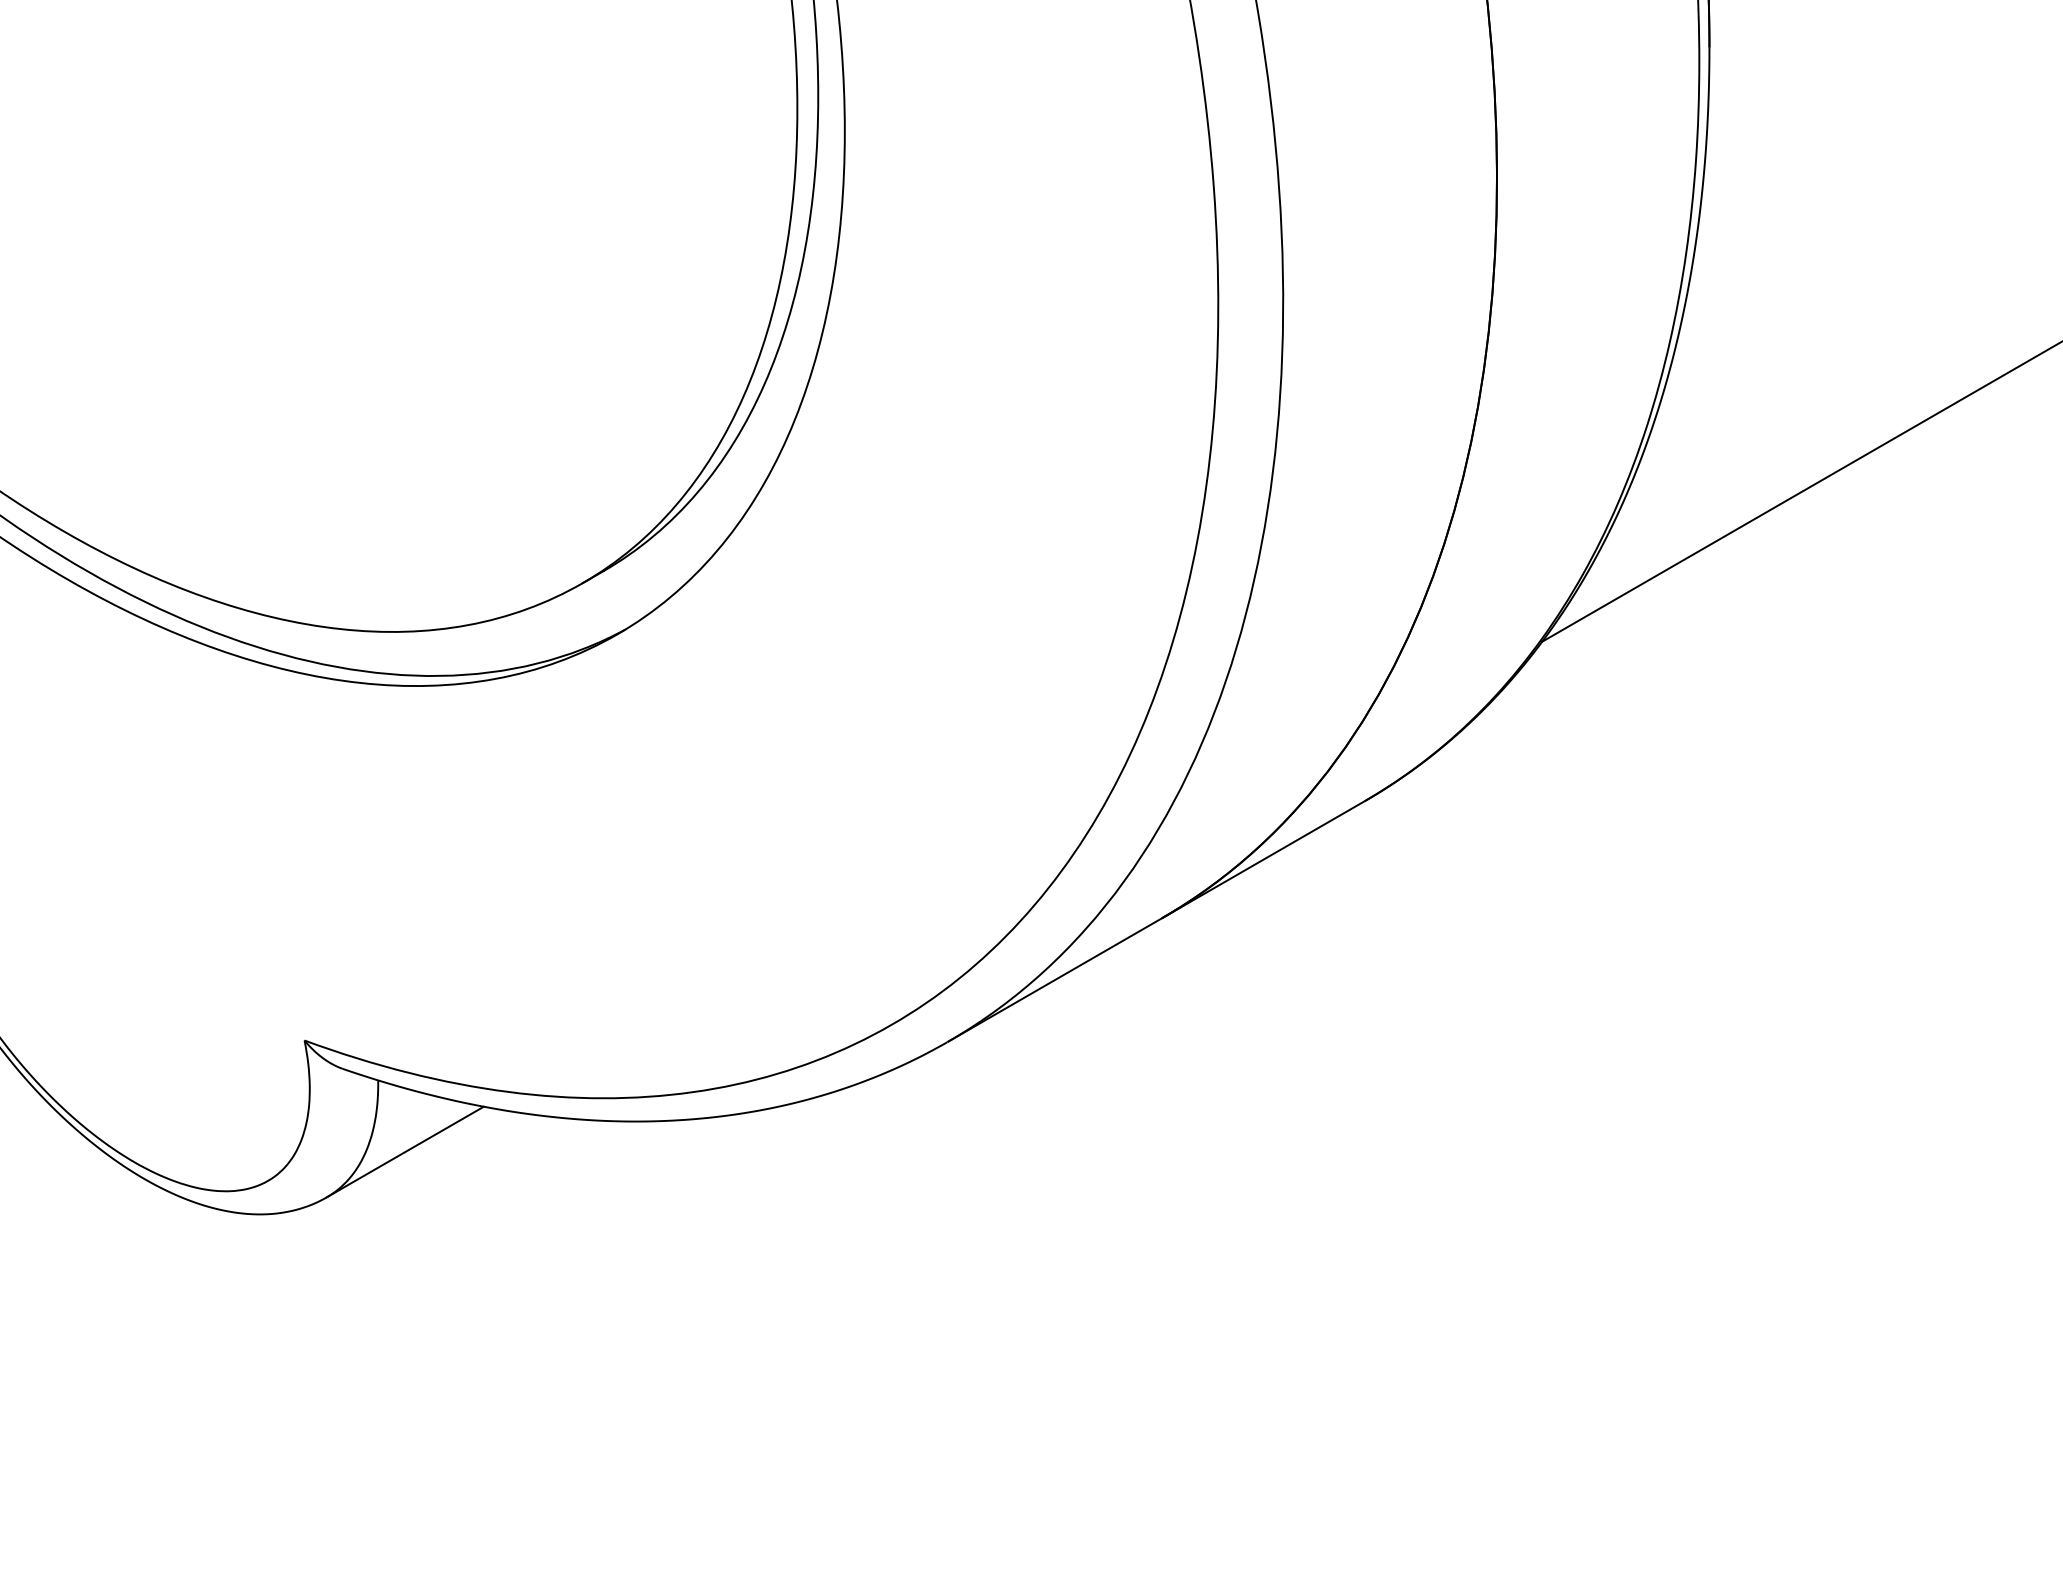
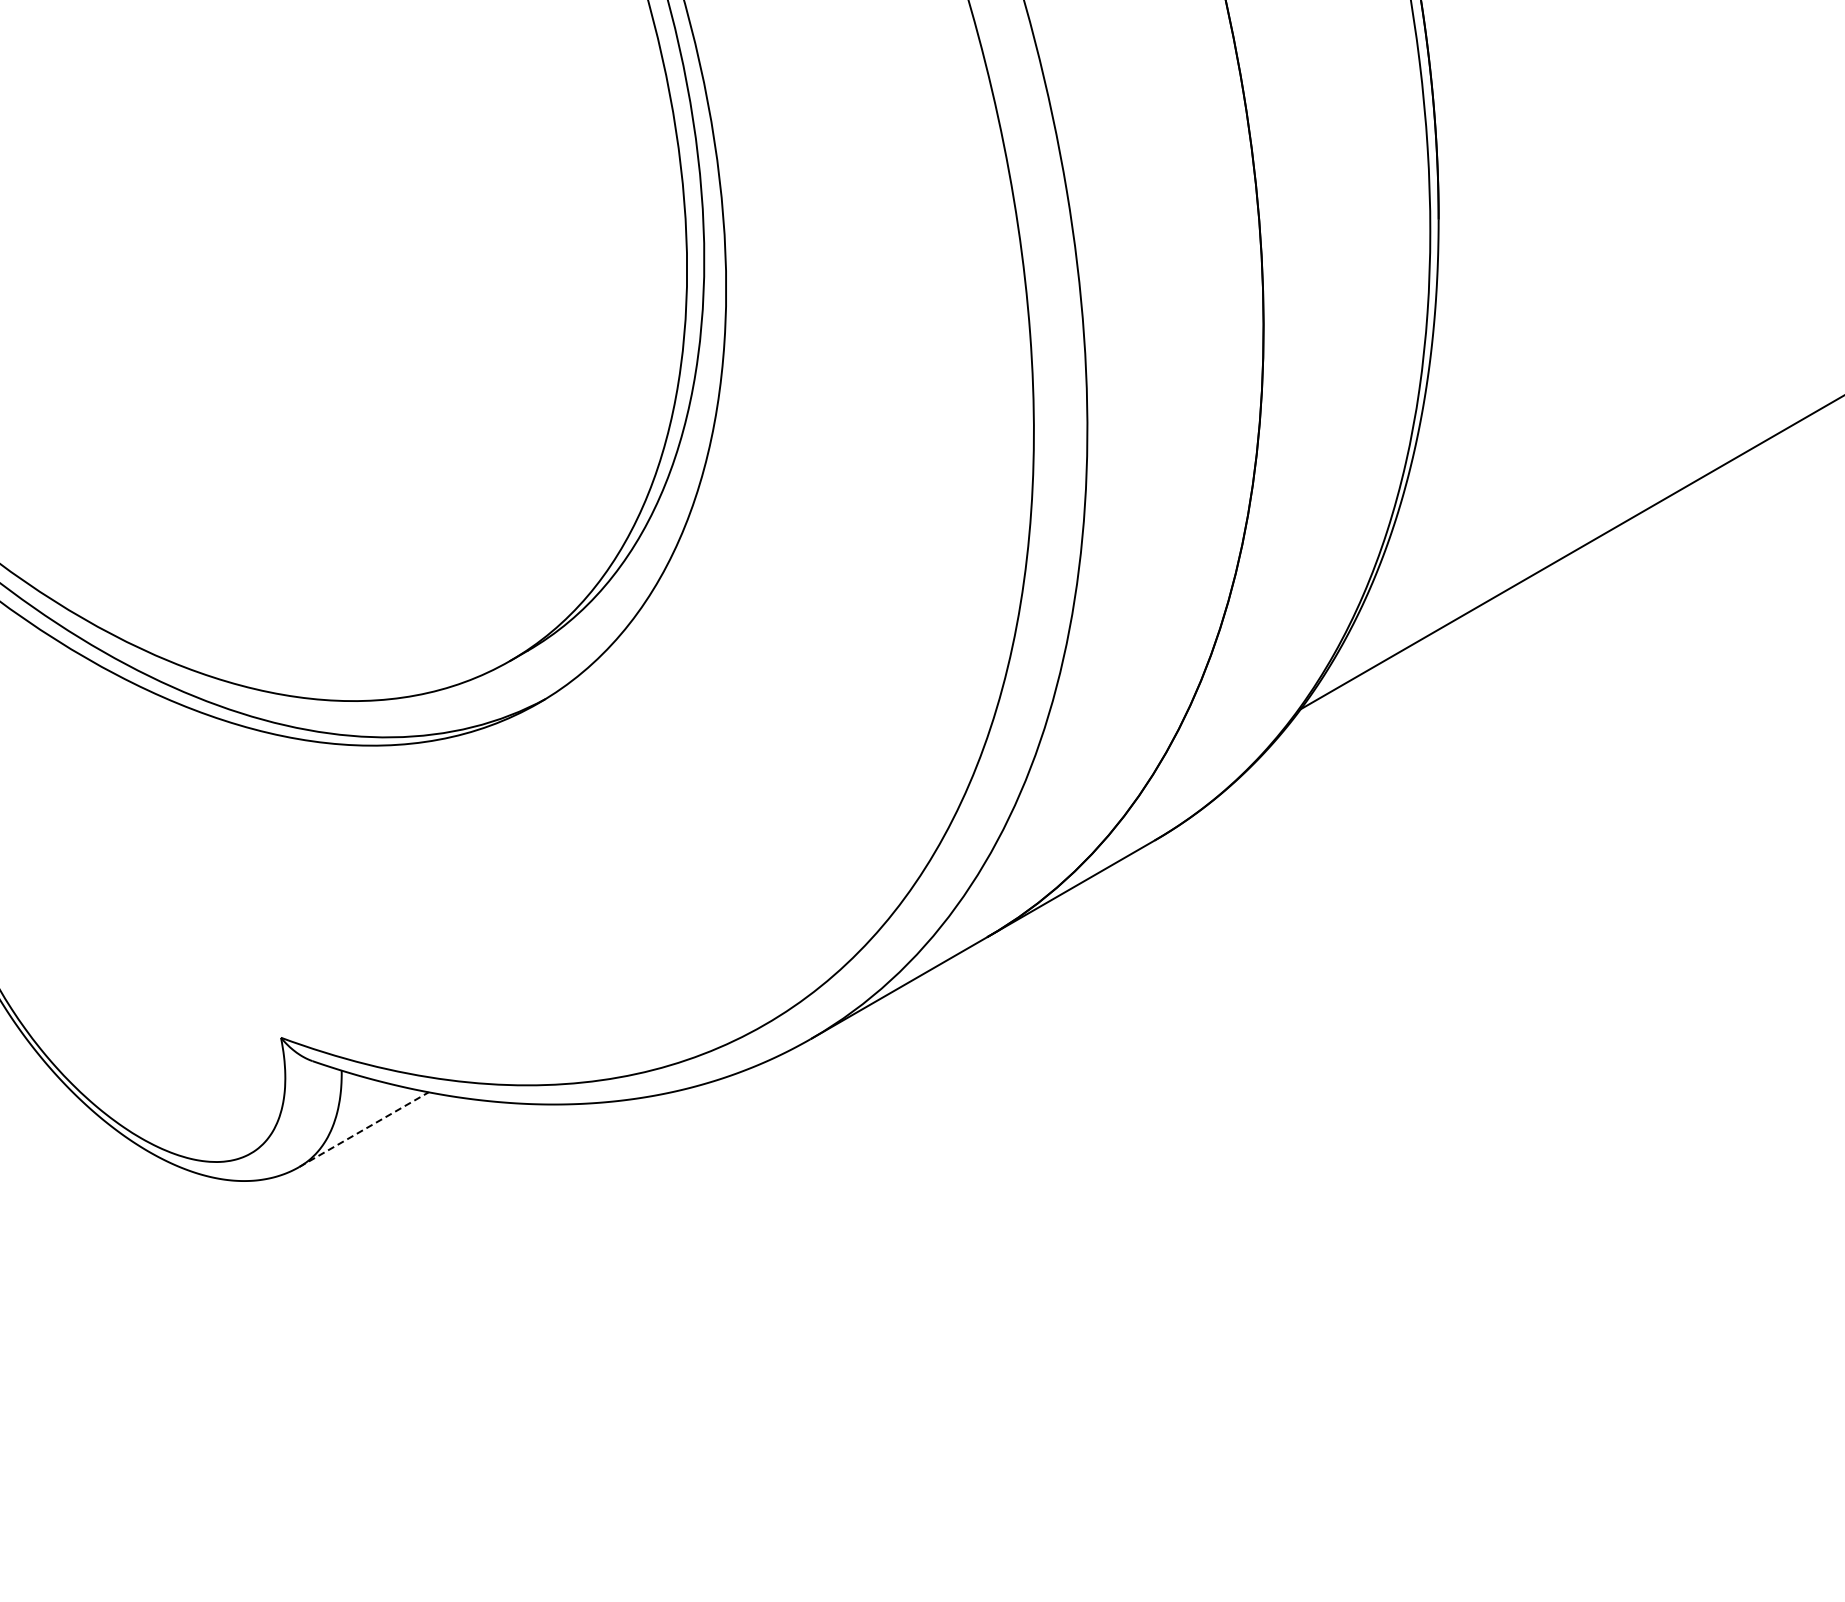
line: (405, 1151) -> (364, 1129), solid -> dashed

